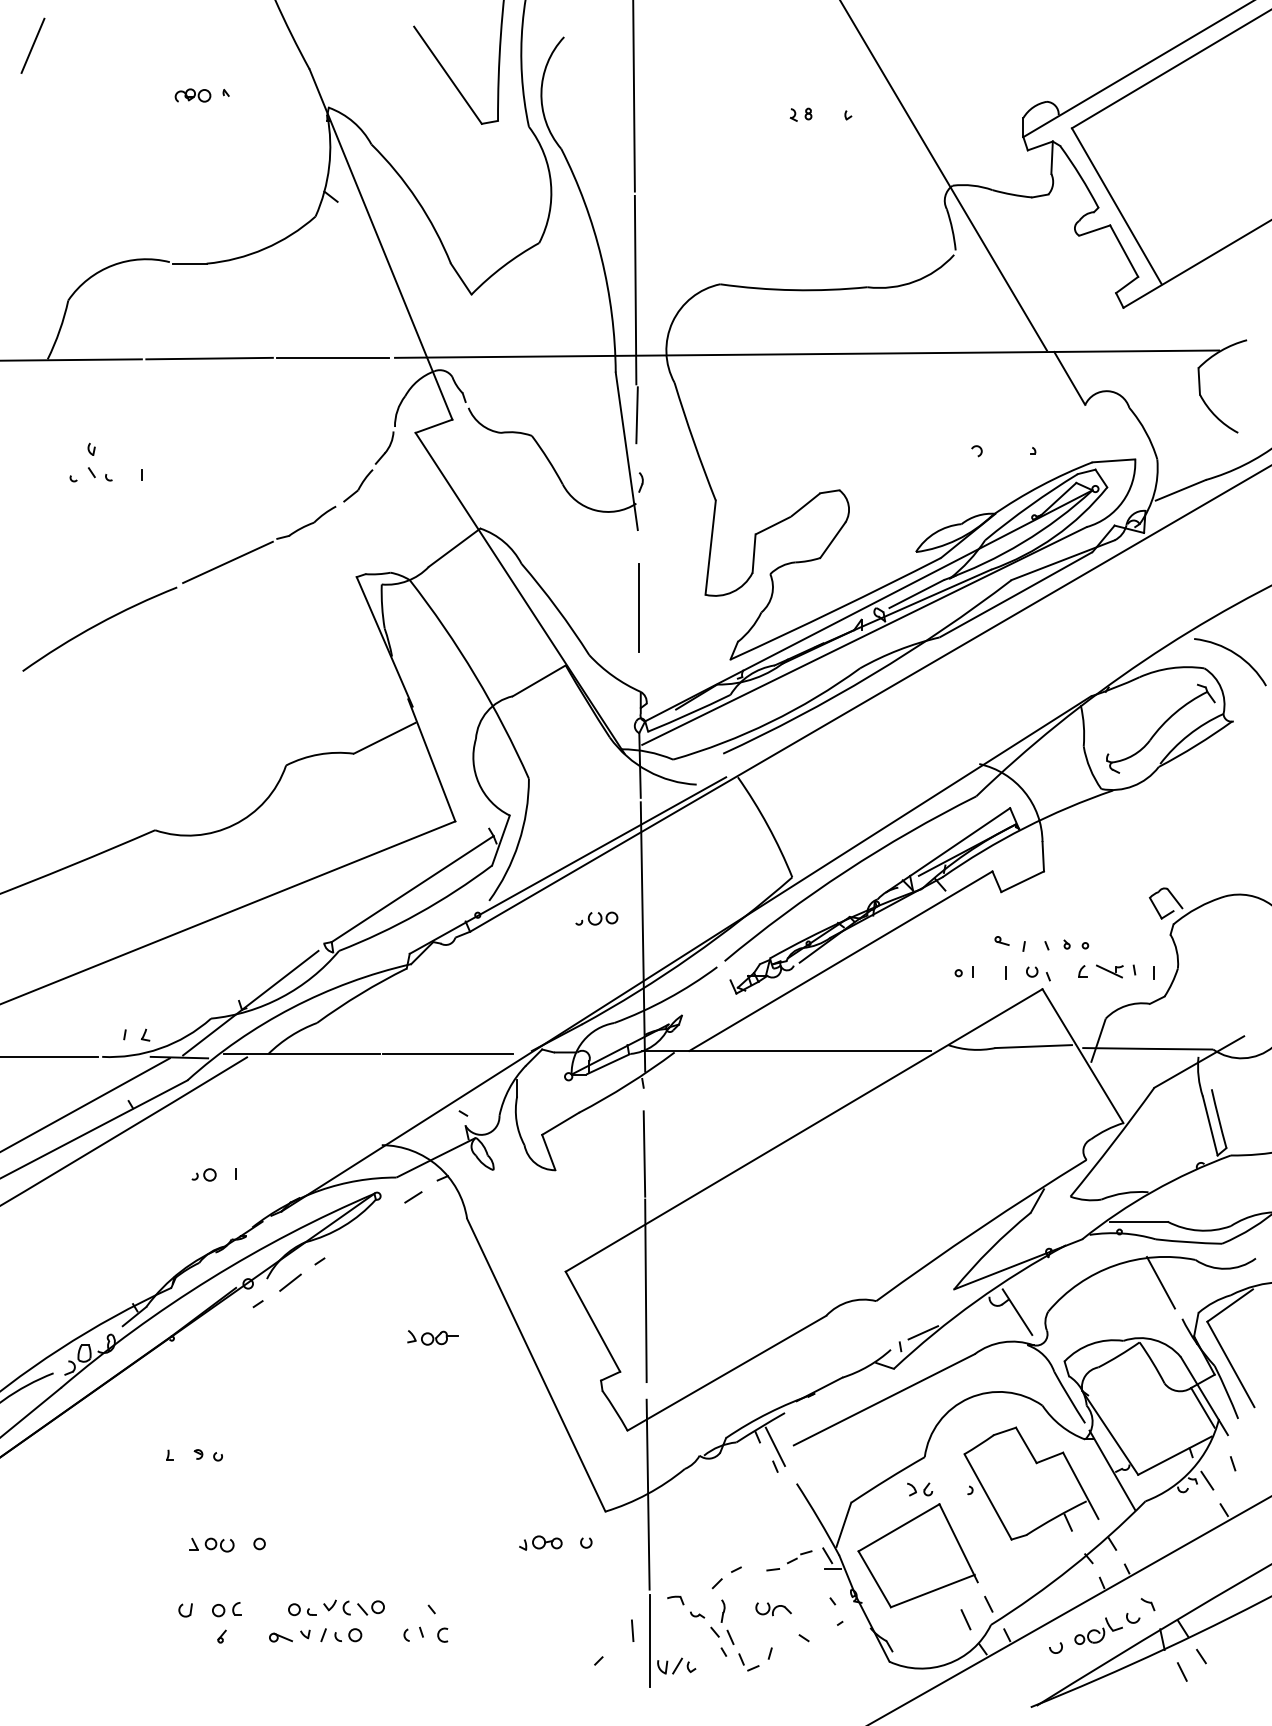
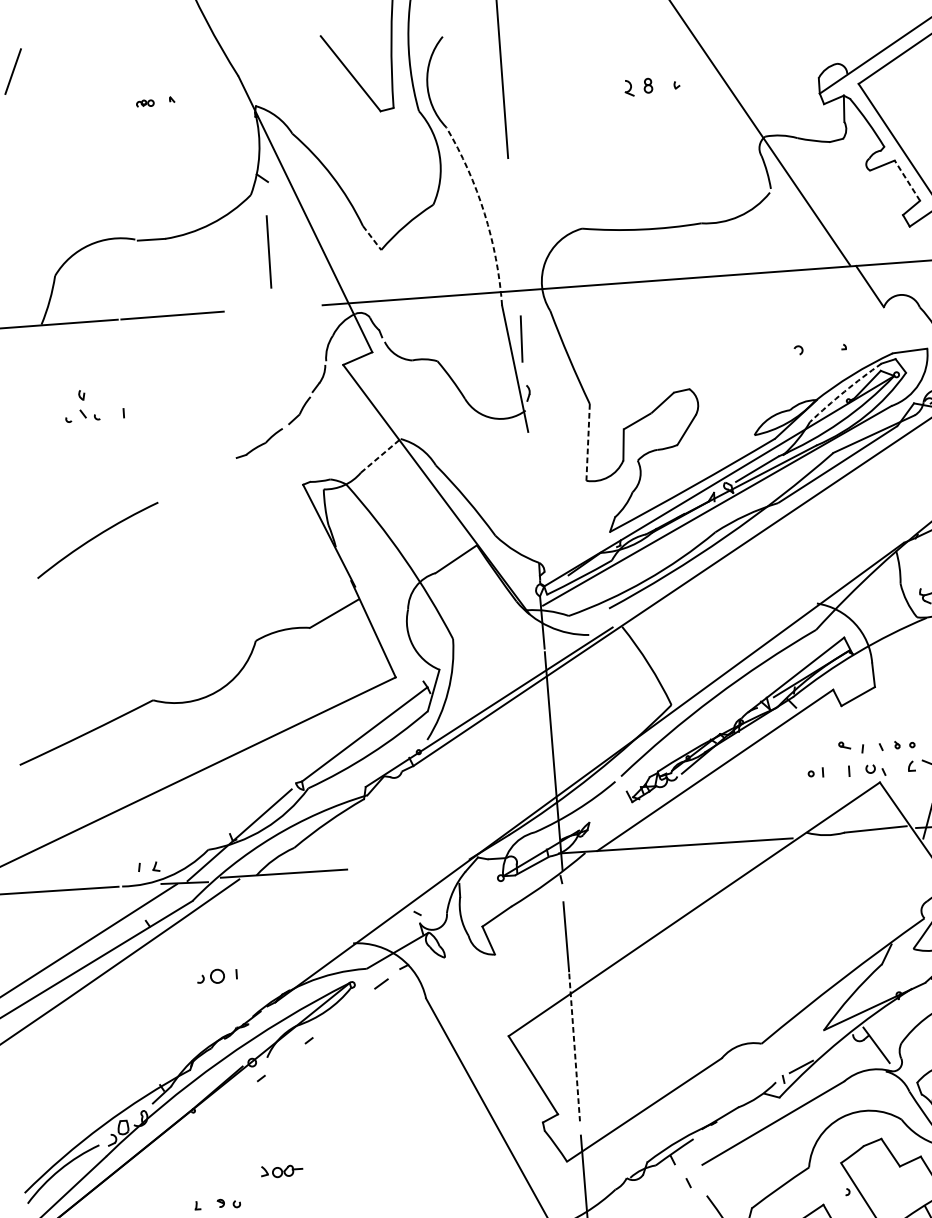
part: (192, 95) -> (144, 103), size x0.6
part: (800, 114) -> (638, 87), size x1.6
line: (1123, 250) -> (906, 180), solid -> dashed
arc: (601, 257) -> (484, 213), solid -> dashed
line: (461, 279) -> (372, 238), solid -> dashed
line: (635, 289) -> (513, 237), removed
line: (333, 357) -> (272, 308), removed
arc: (1030, 505) -> (844, 391), solid -> dashed
line: (455, 547) -> (381, 455), solid -> dashed
line: (710, 548) -> (588, 443), solid -> dashed
line: (227, 562) -> (197, 479), removed
line: (638, 607) -> (268, 251), moved
part: (596, 918) -> (515, 748), removed
line: (447, 1053) -> (401, 865), removed
part: (203, 1174) -> (210, 976), size x1.4
line: (290, 1282) -> (286, 1059), removed
line: (645, 1291) -> (574, 1048), solid -> dashed
part: (432, 1337) -> (281, 1171), moved
line: (775, 1446) -> (687, 1166), removed
part: (920, 1489) -> (807, 1193), removed

